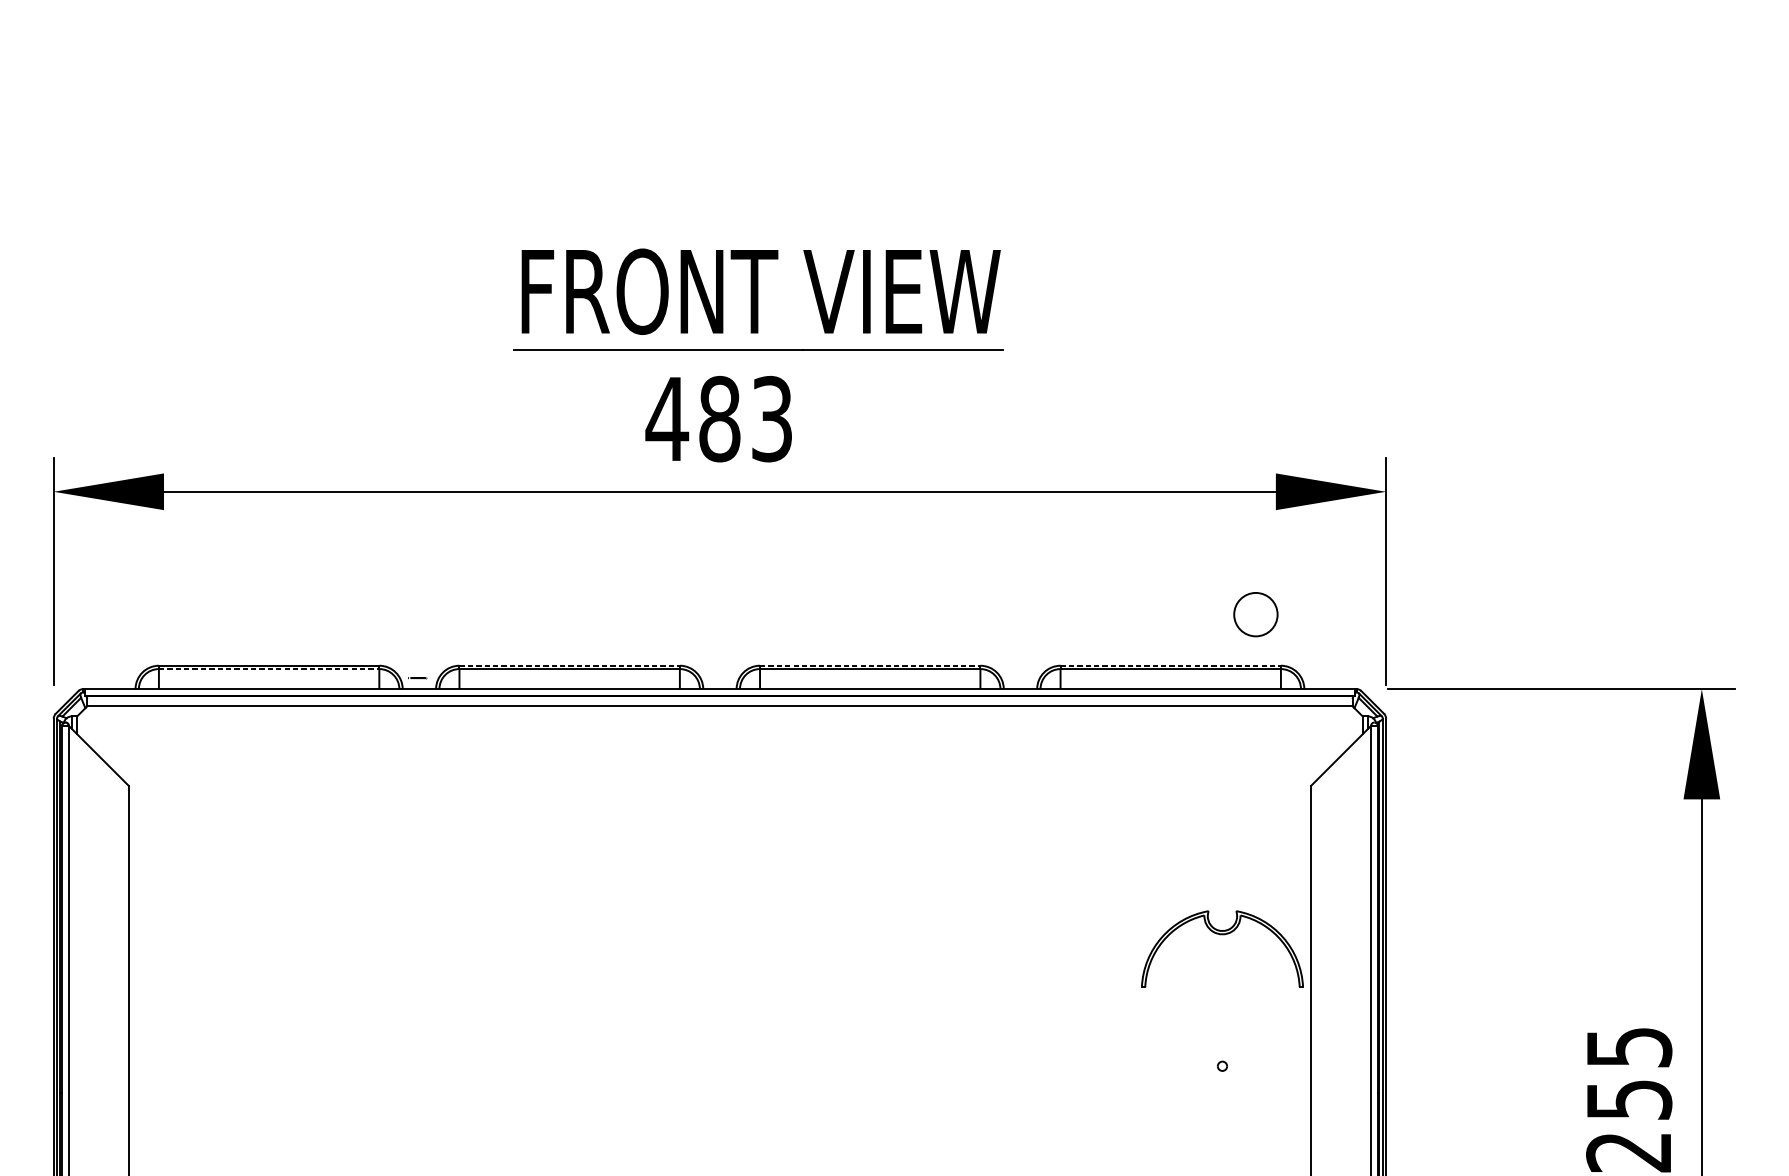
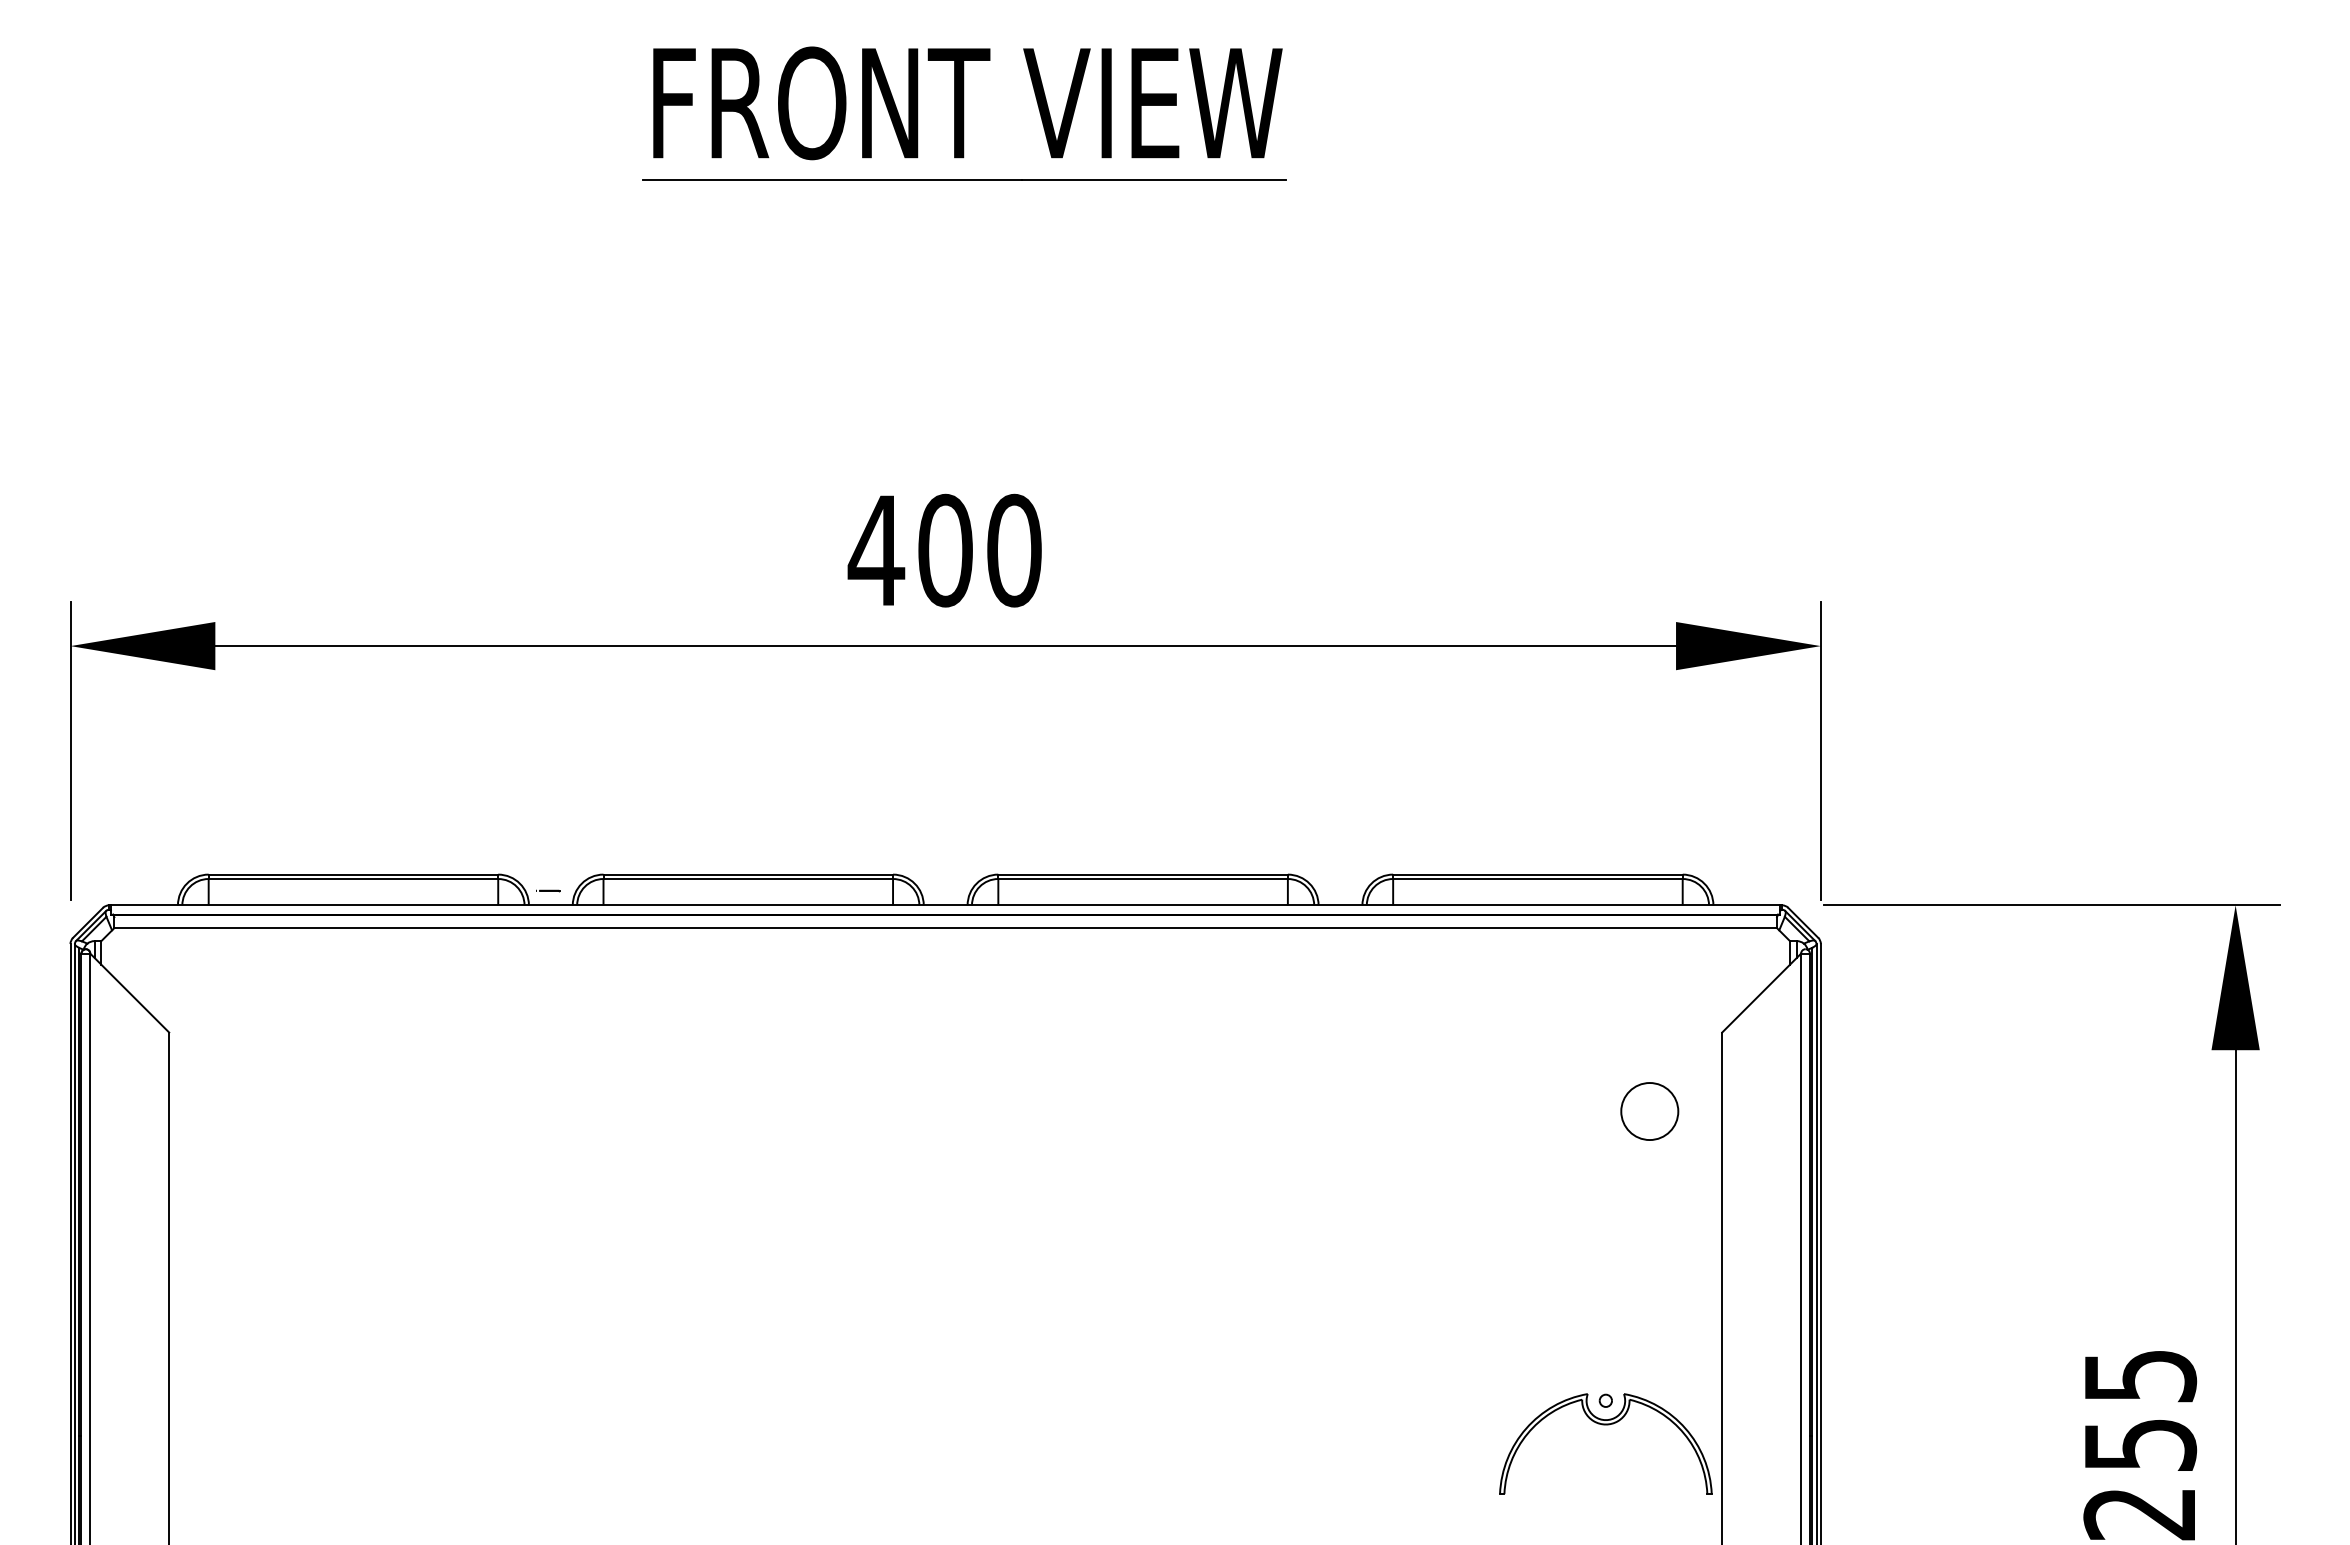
part: (758, 299) -> (964, 113), moved
text: (745, 419) -> (979, 550), 483 -> 400
circle: (1255, 614) -> (1649, 1111), moved
line: (569, 665) -> (748, 874), dashed -> solid
line: (870, 665) -> (1143, 874), dashed -> solid
line: (1170, 665) -> (1537, 874), dashed -> solid
line: (269, 669) -> (353, 879), dashed -> solid
part: (1222, 935) -> (1605, 1425), moved

